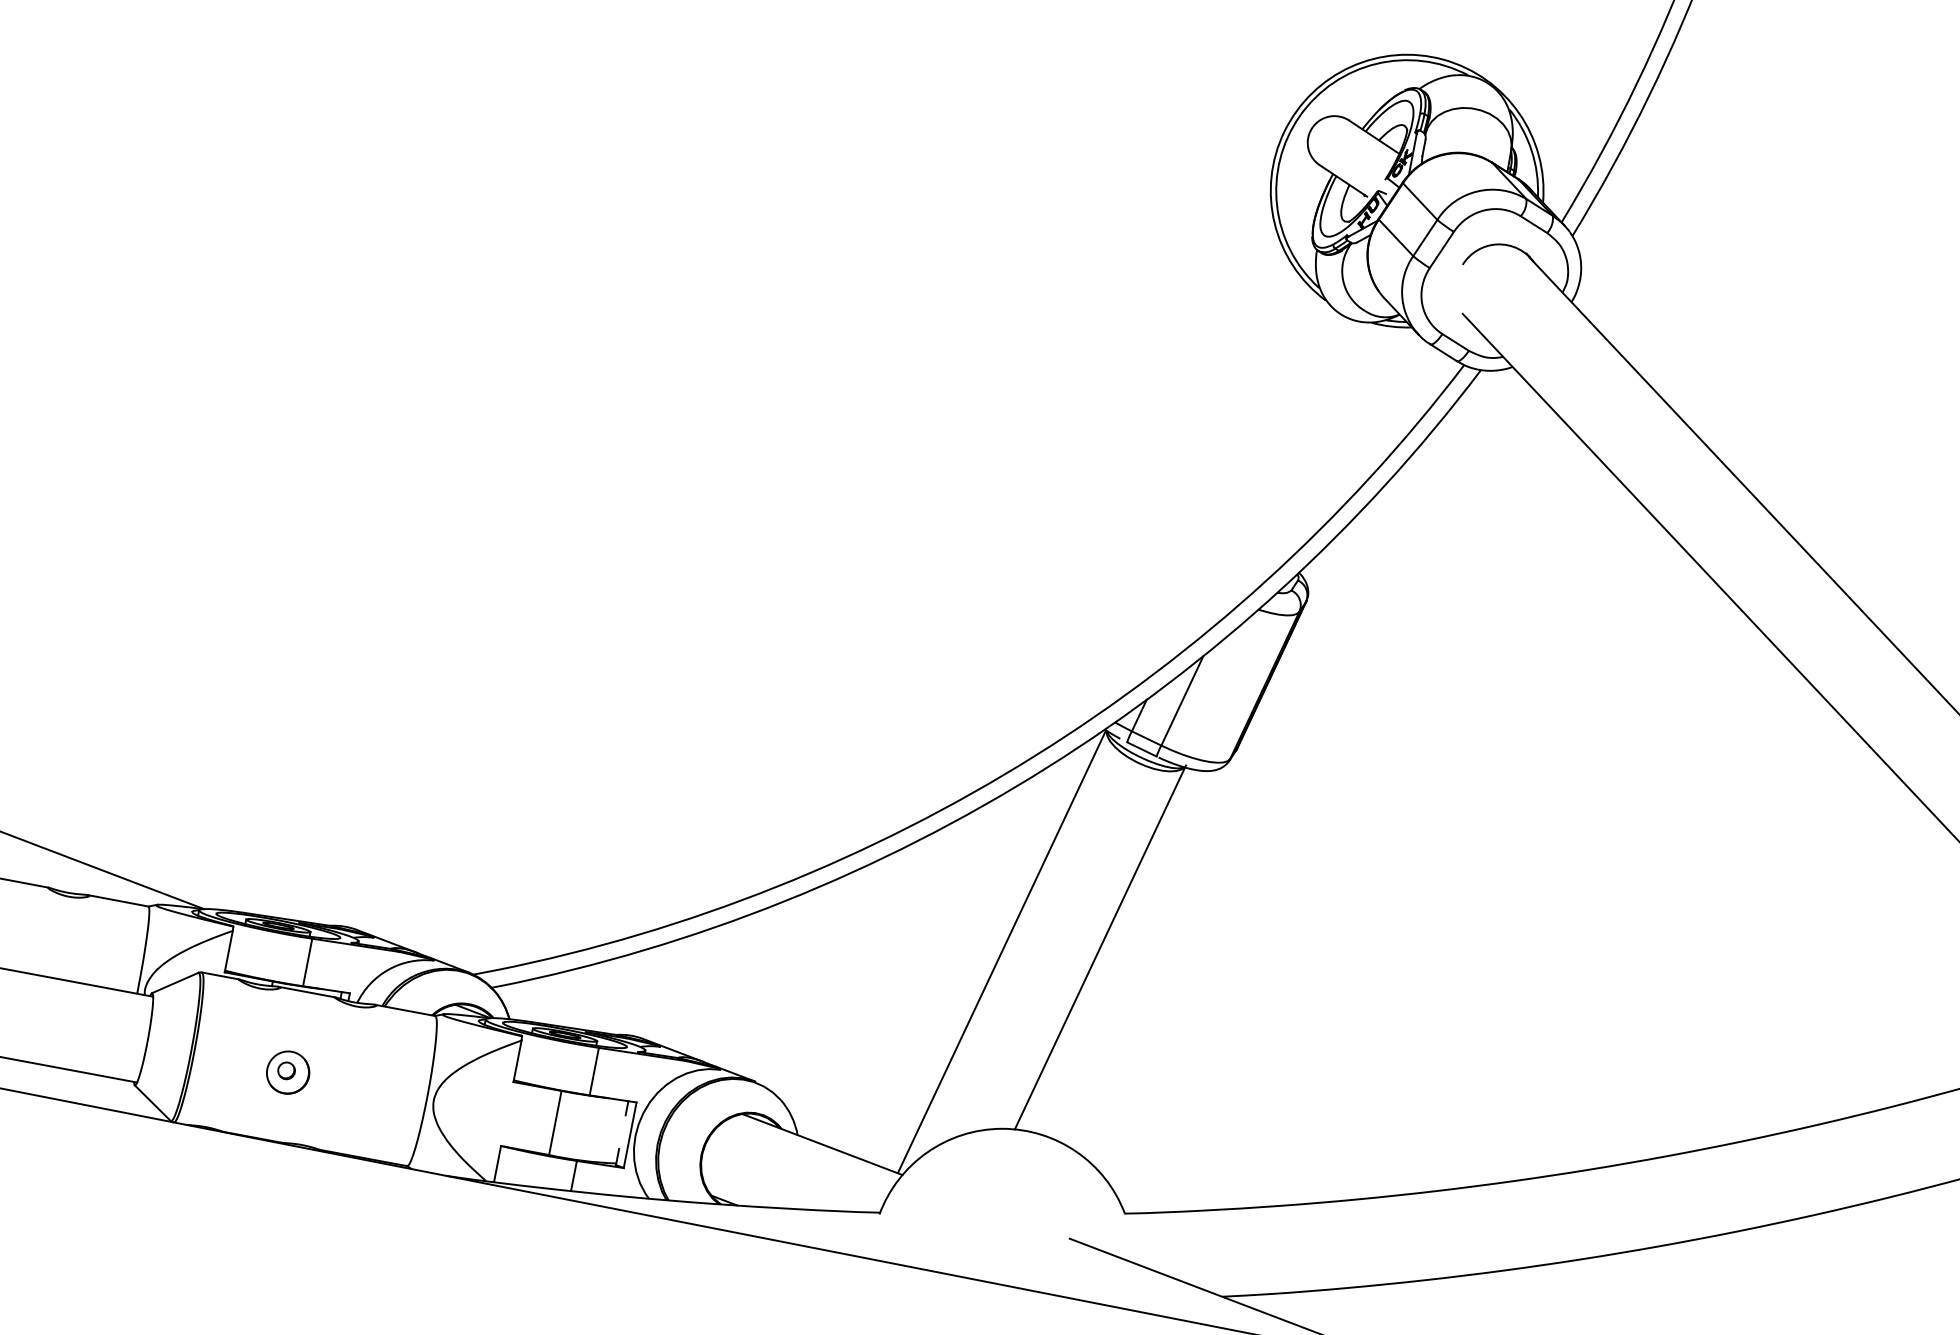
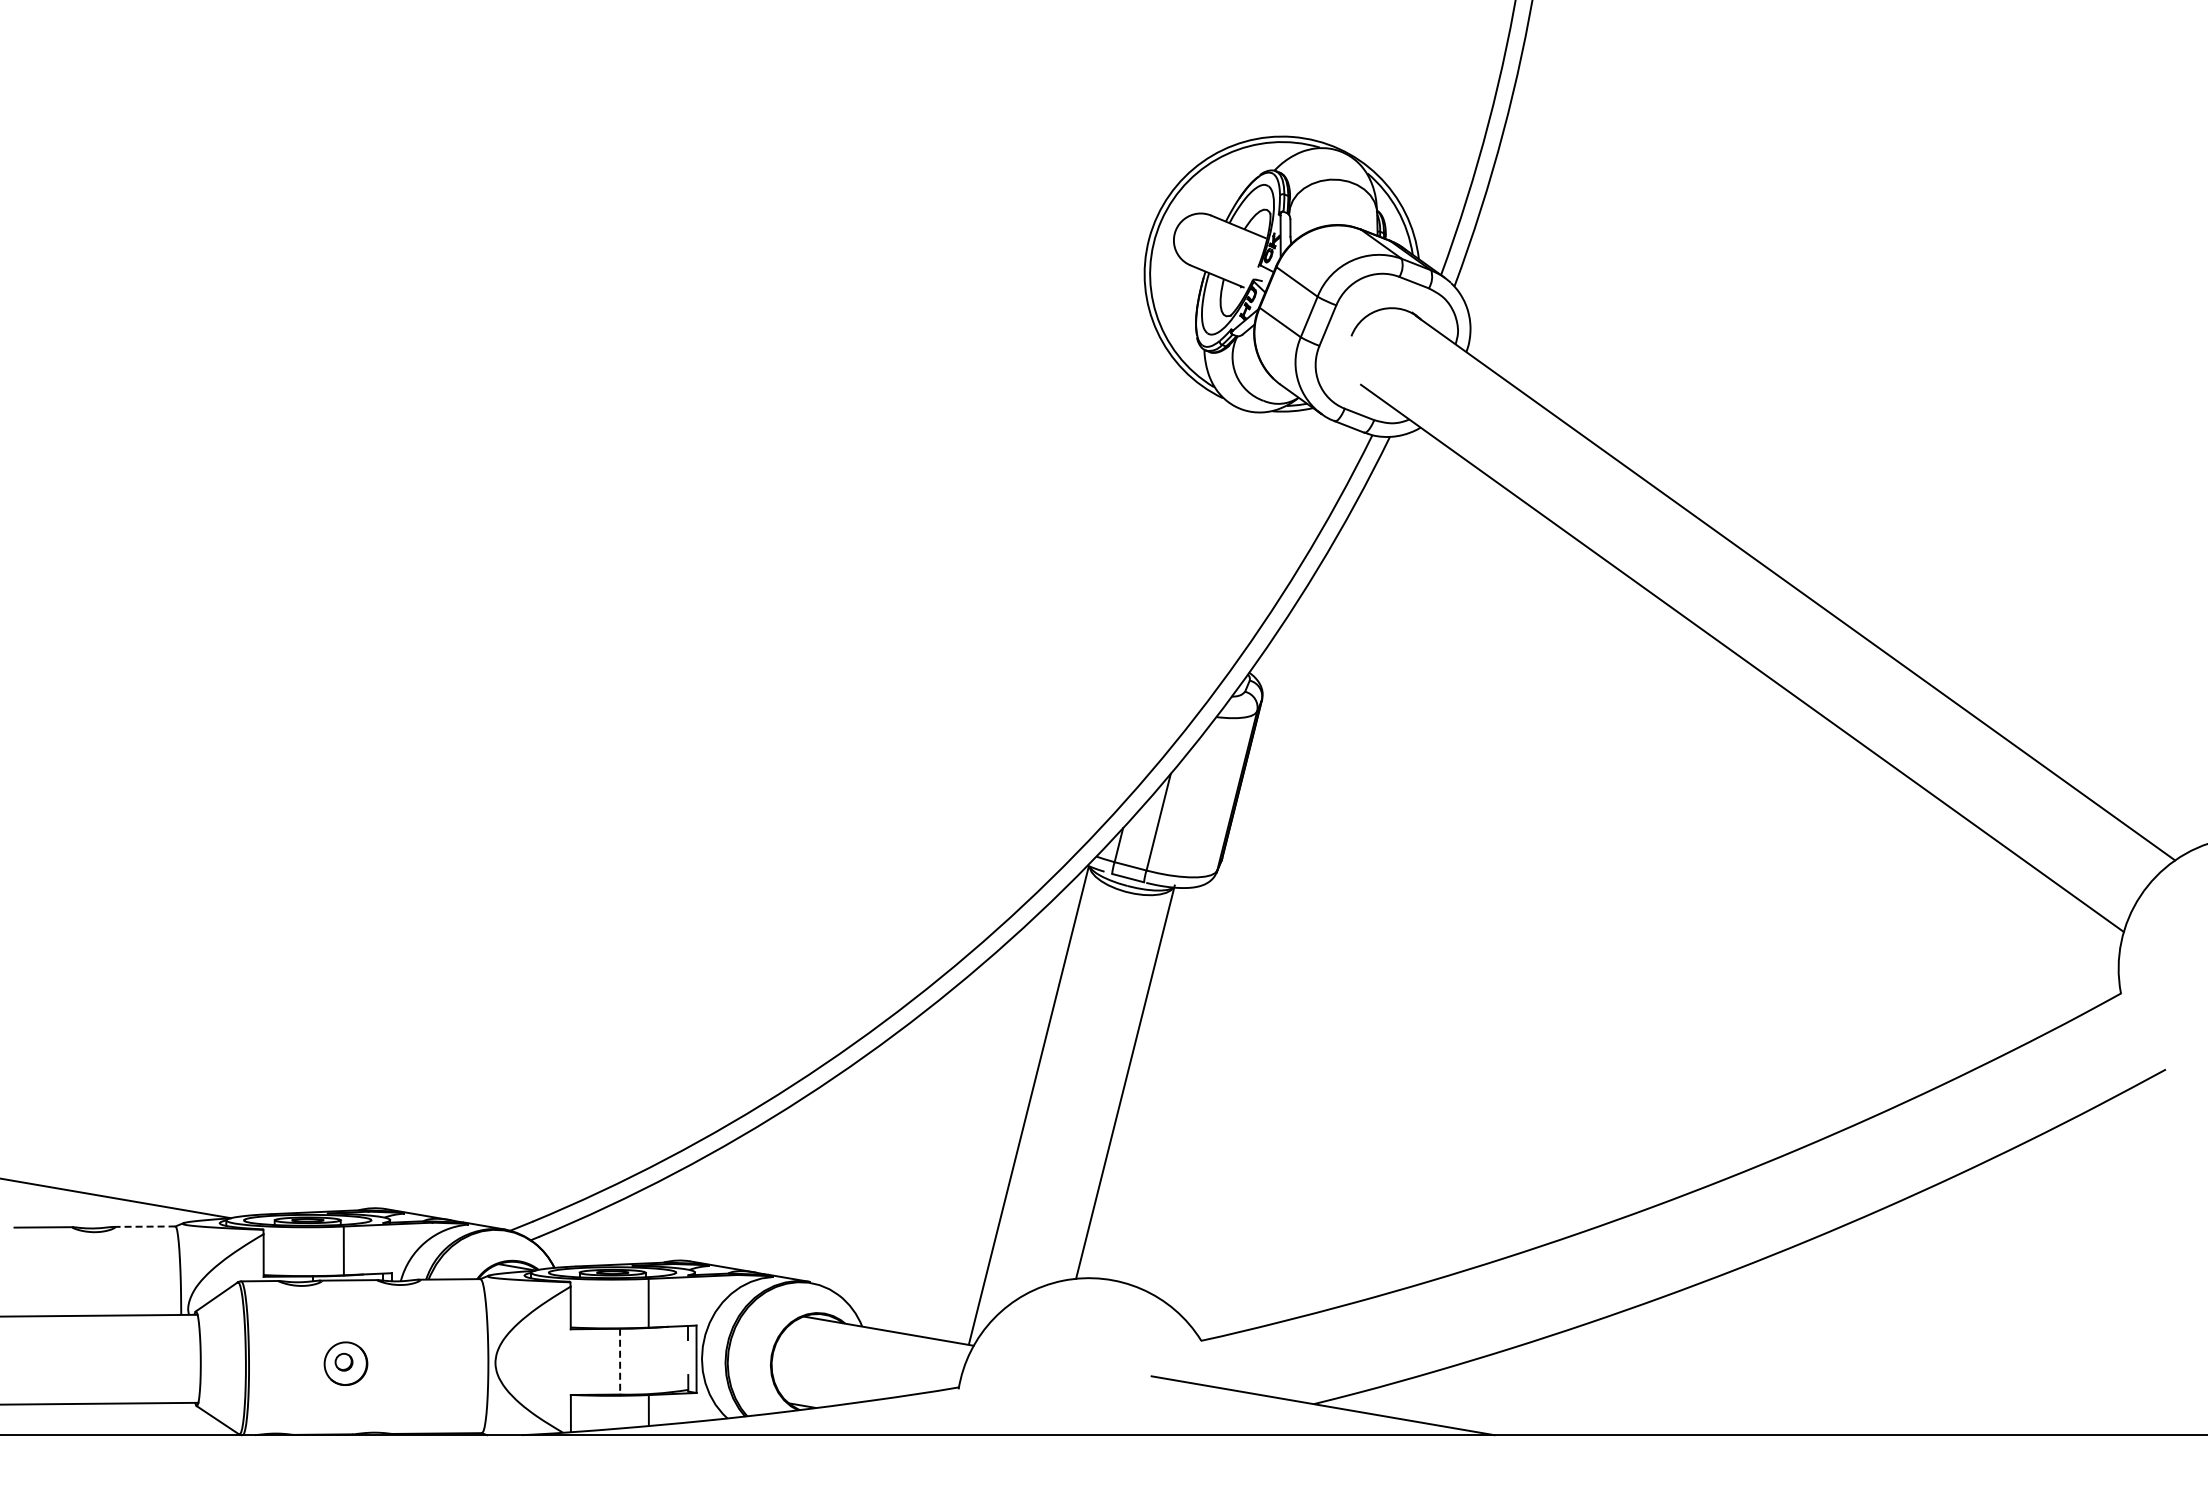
line: (117, 900) -> (143, 1226), solid -> dashed
line: (555, 1122) -> (620, 1361), solid -> dashed

